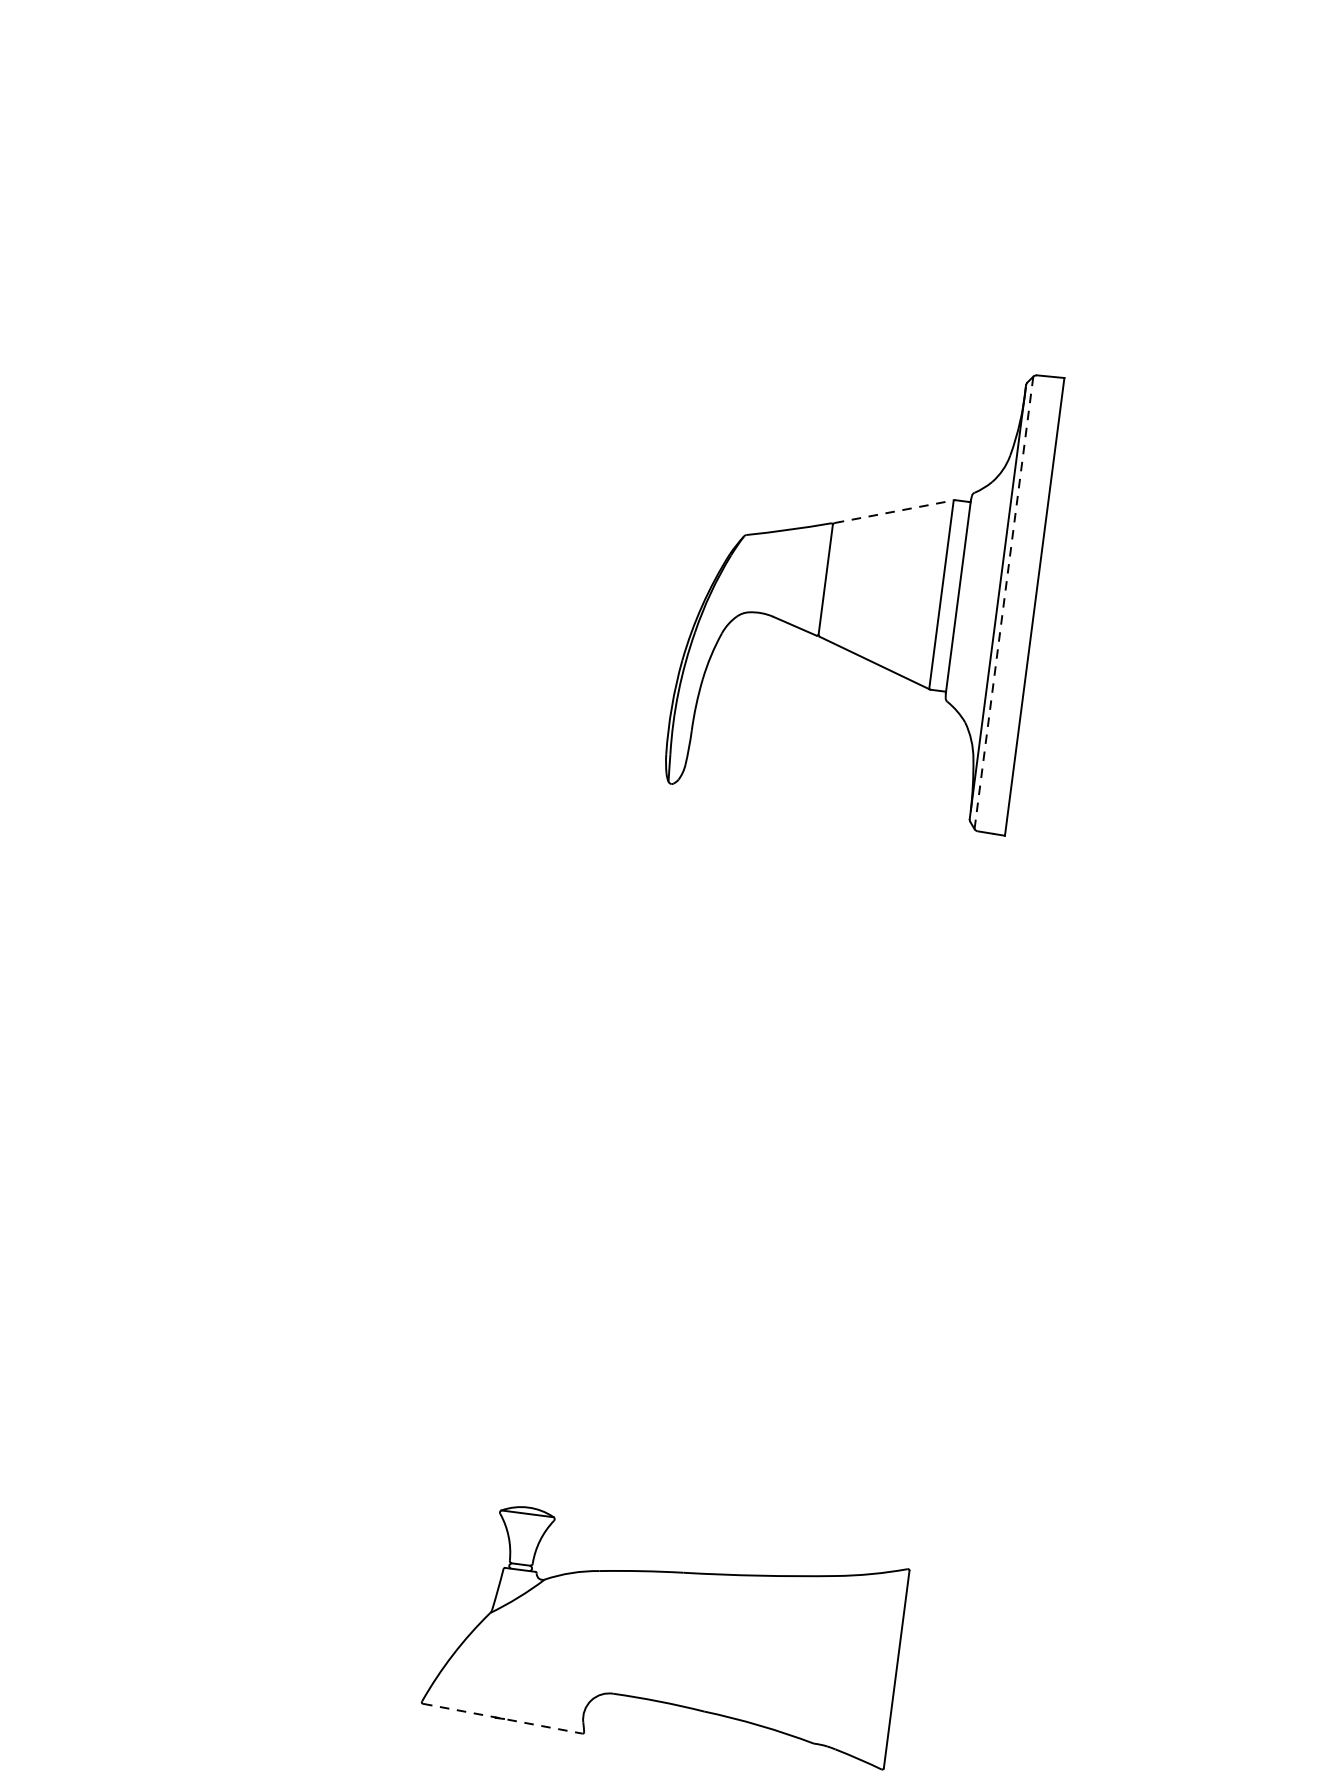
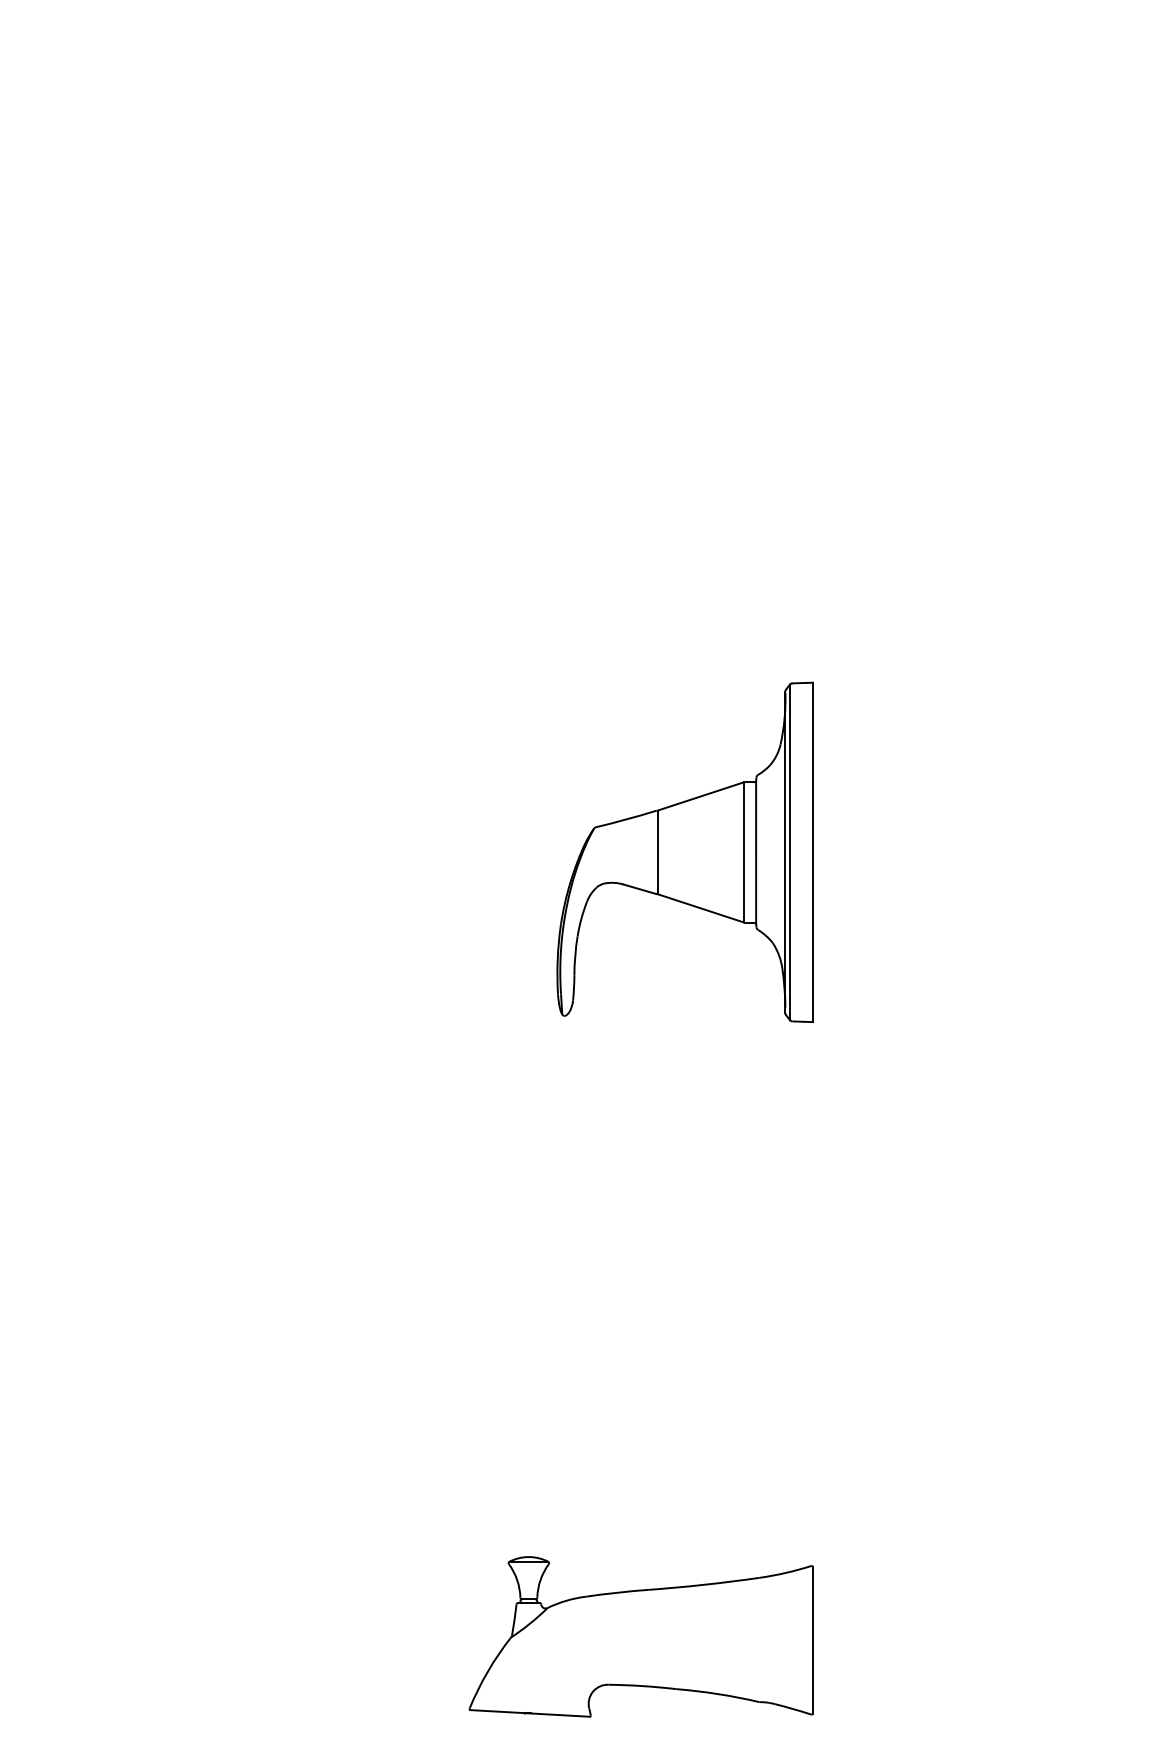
line: (894, 511) -> (701, 796), dashed -> solid
line: (1003, 602) -> (789, 852), dashed -> solid
line: (503, 1718) -> (530, 1713), dashed -> solid

